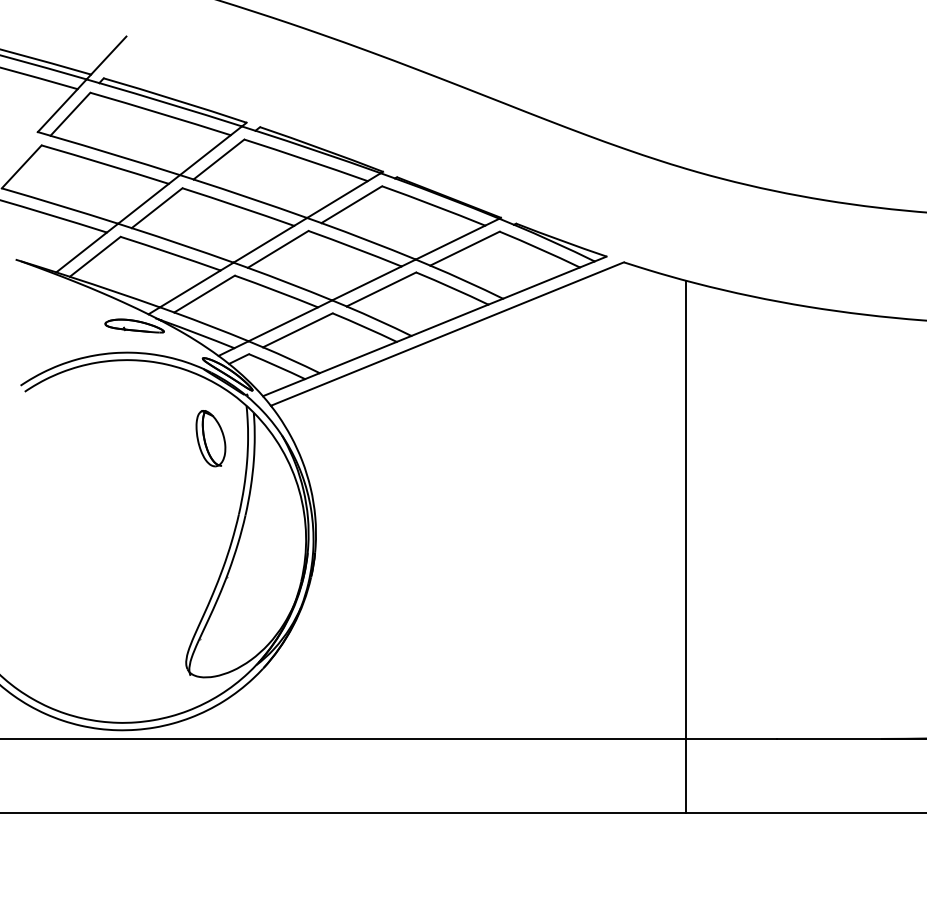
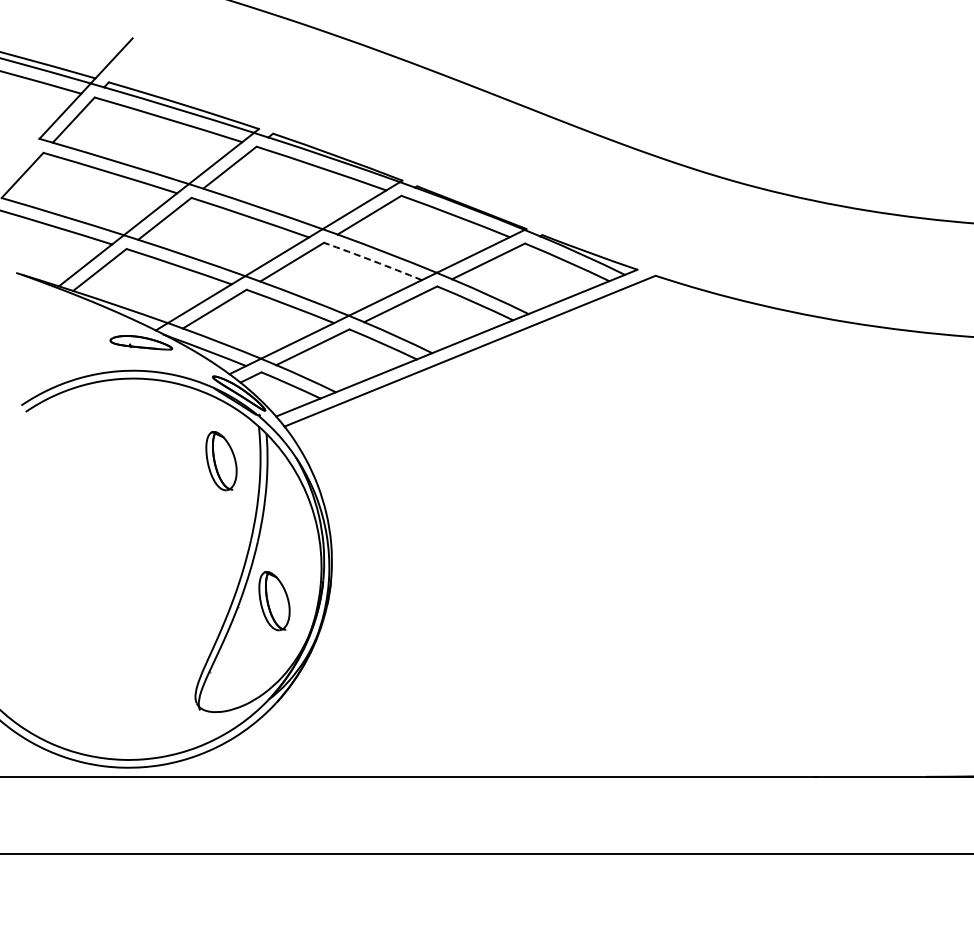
arc: (355, 247) -> (373, 260), solid -> dashed
line: (686, 546) -> (721, 574), removed
part: (261, 572) -> (274, 601), added

